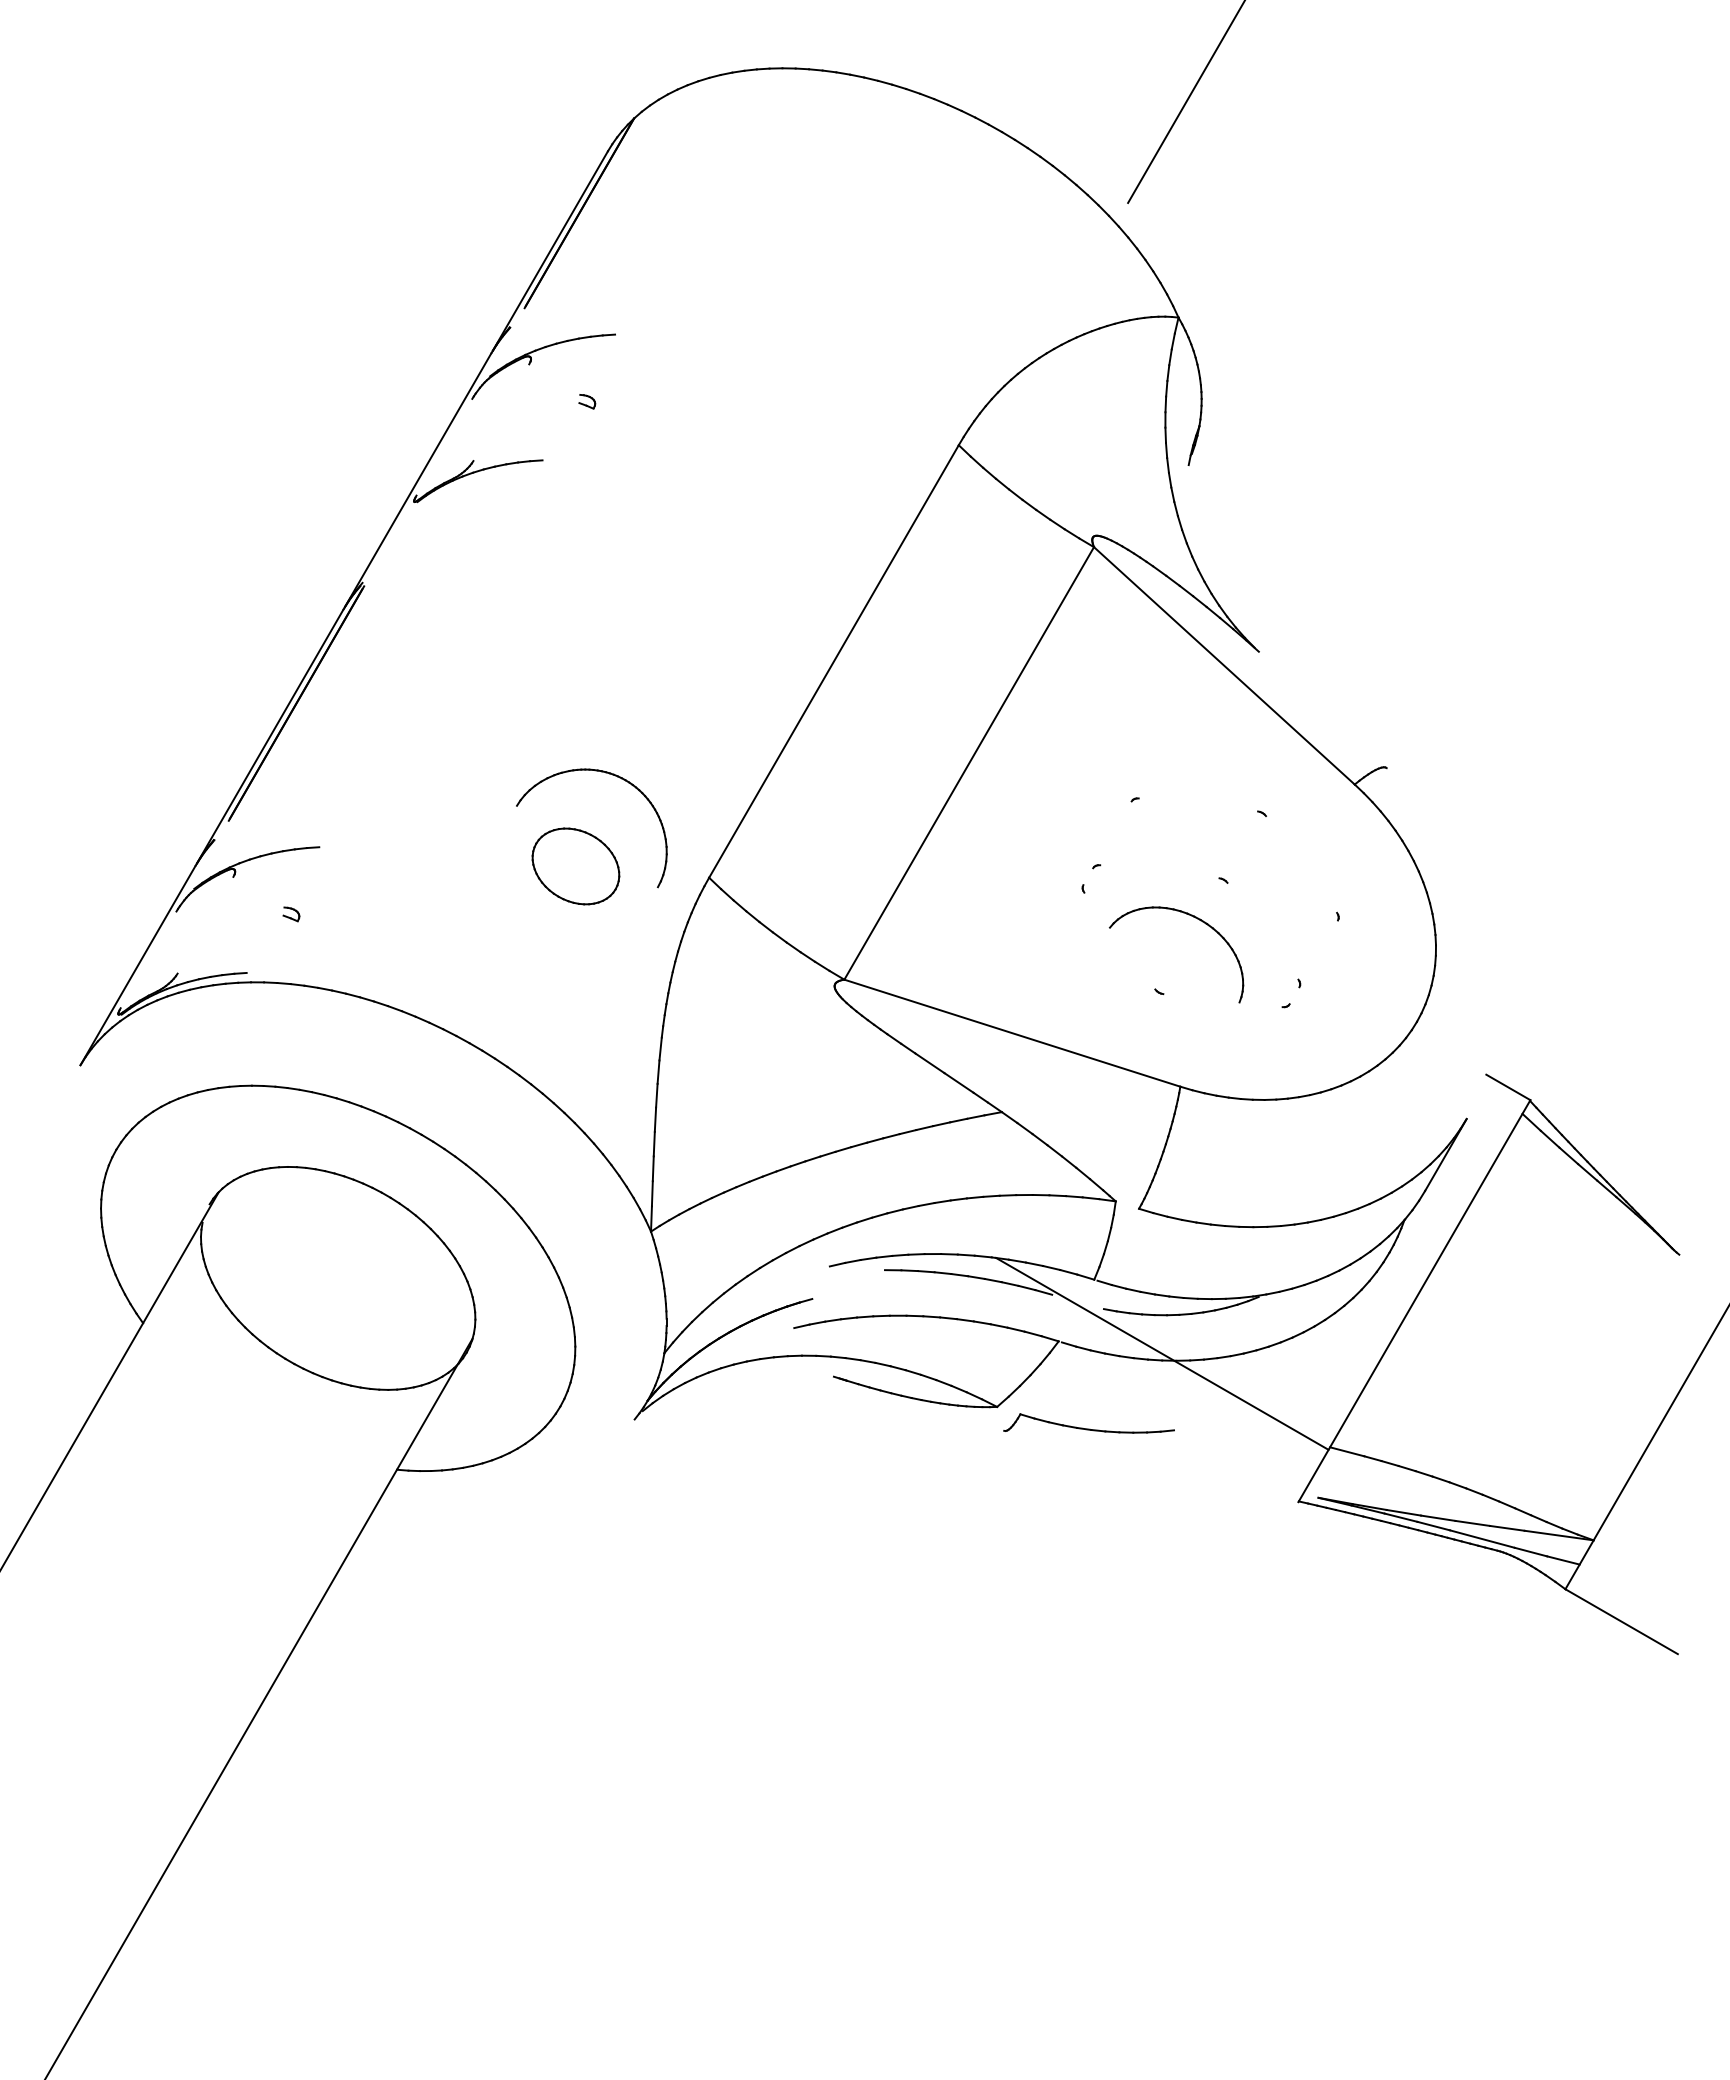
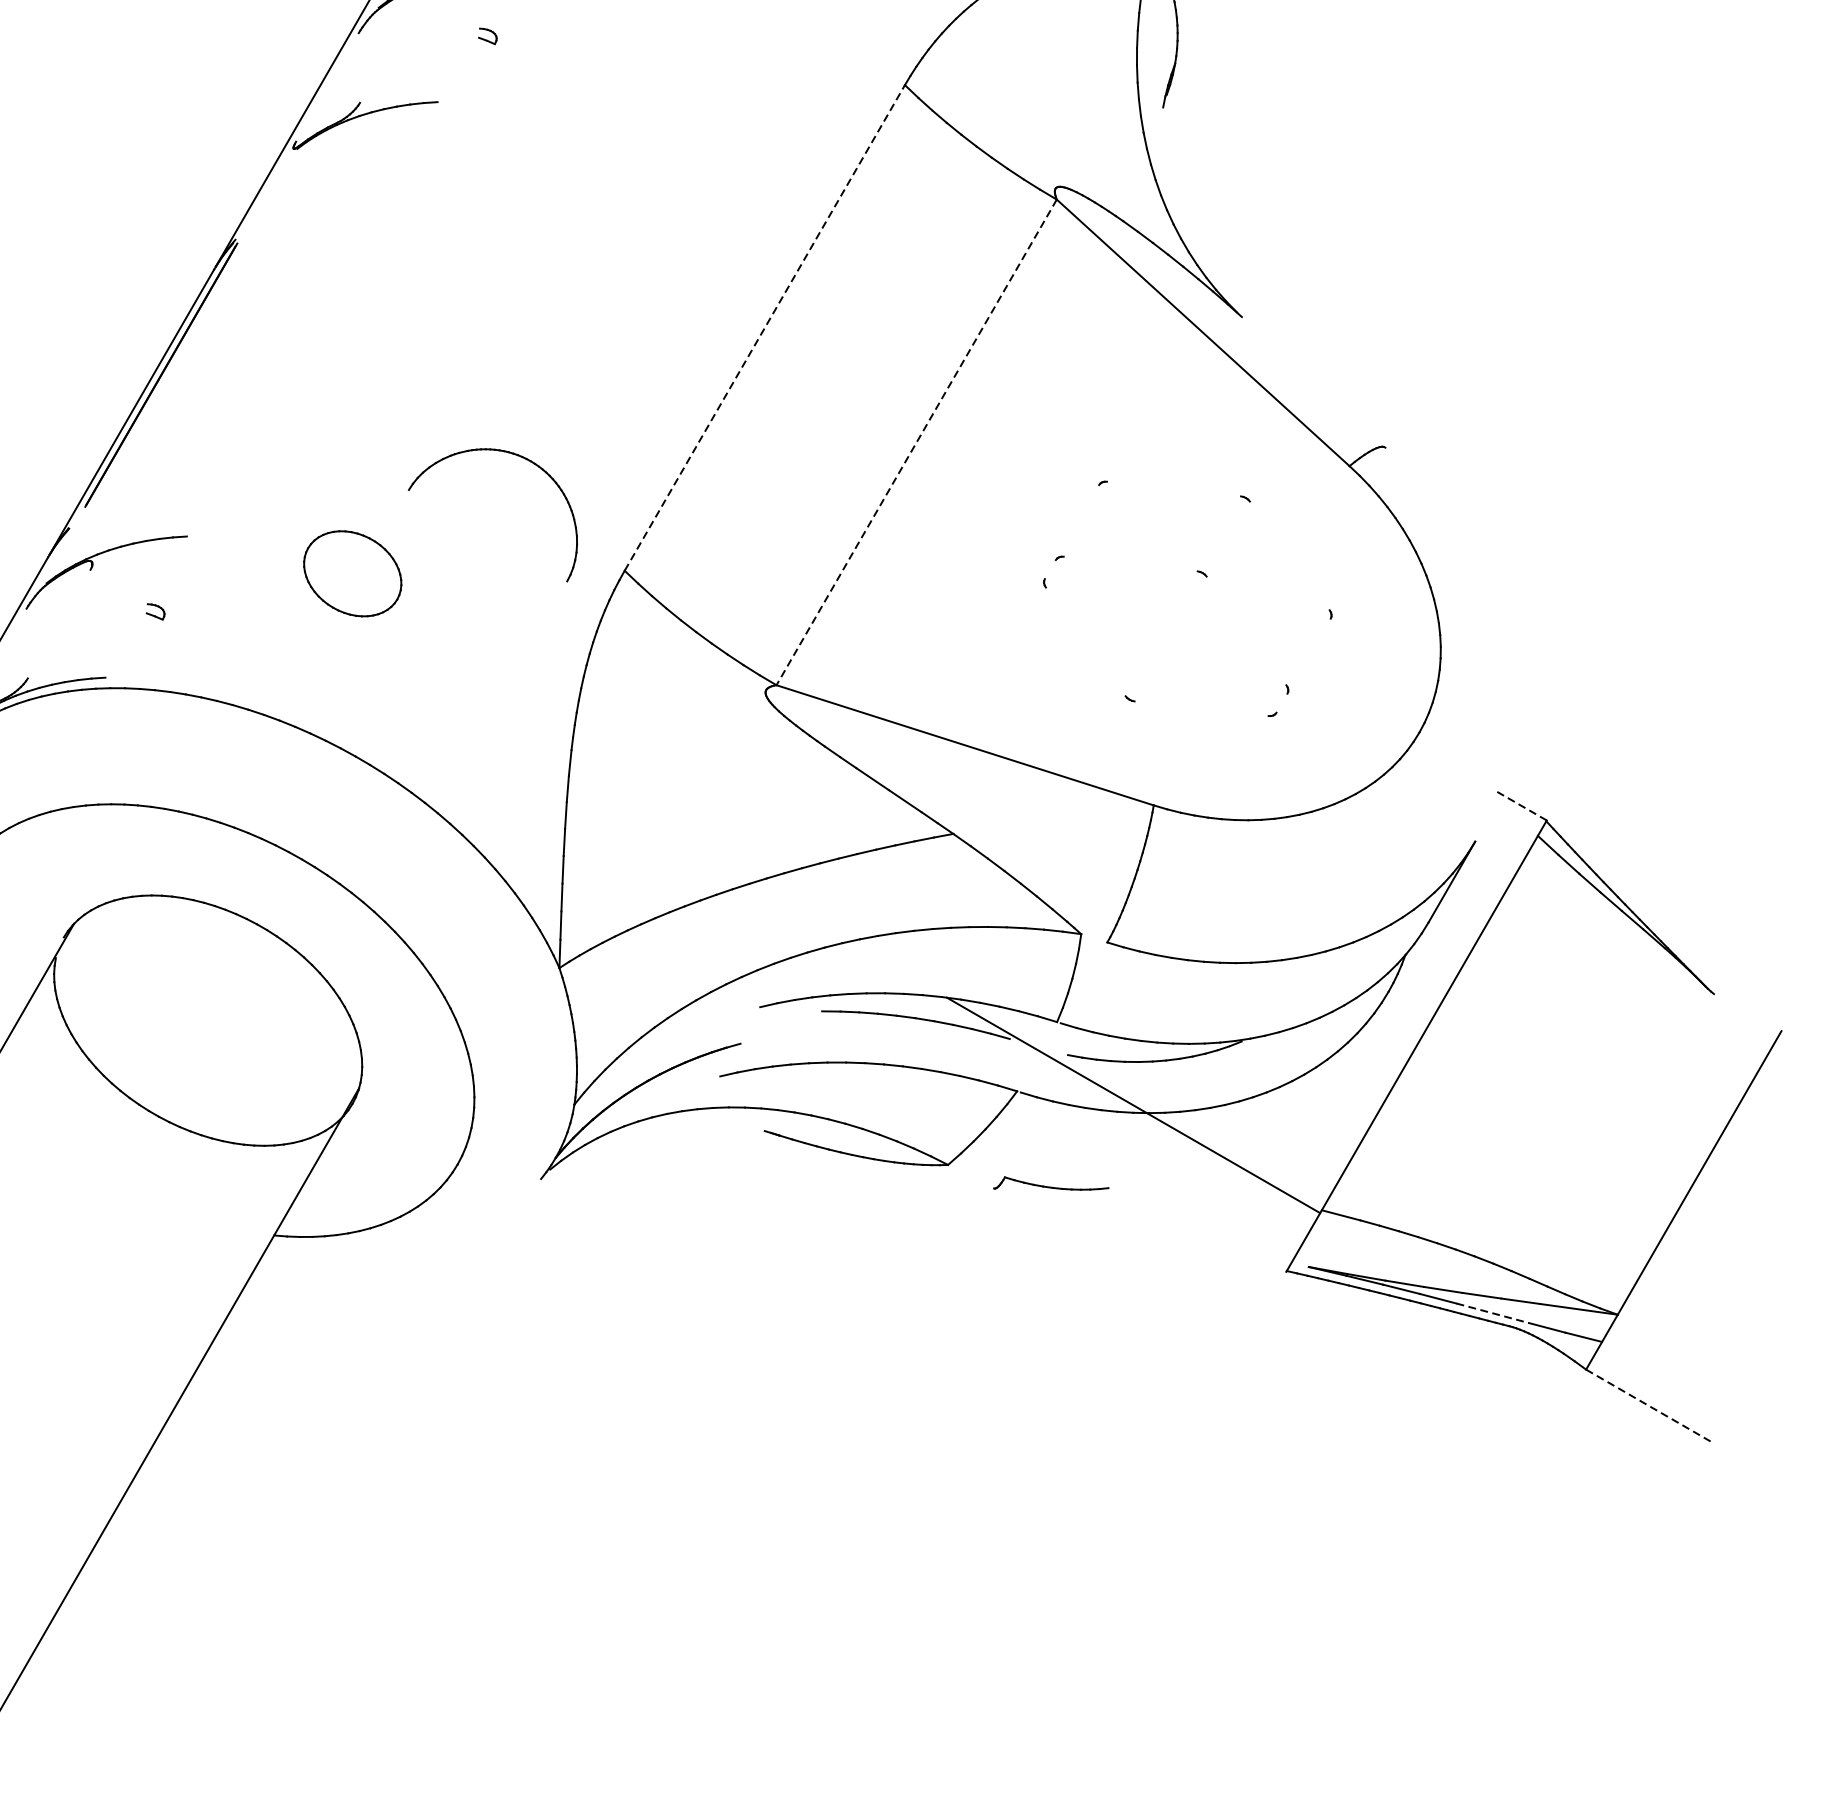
line: (833, 661) -> (764, 327), solid -> dashed
line: (969, 763) -> (917, 442), solid -> dashed
part: (575, 866) -> (352, 573), moved
part: (1195, 918) -> (1170, 616), removed
line: (1507, 1087) -> (1521, 806), solid -> dashed
part: (1088, 1423) -> (1050, 1183), size x0.6
line: (1482, 1539) -> (1493, 1313), solid -> dashed
line: (1621, 1621) -> (1649, 1405), solid -> dashed

